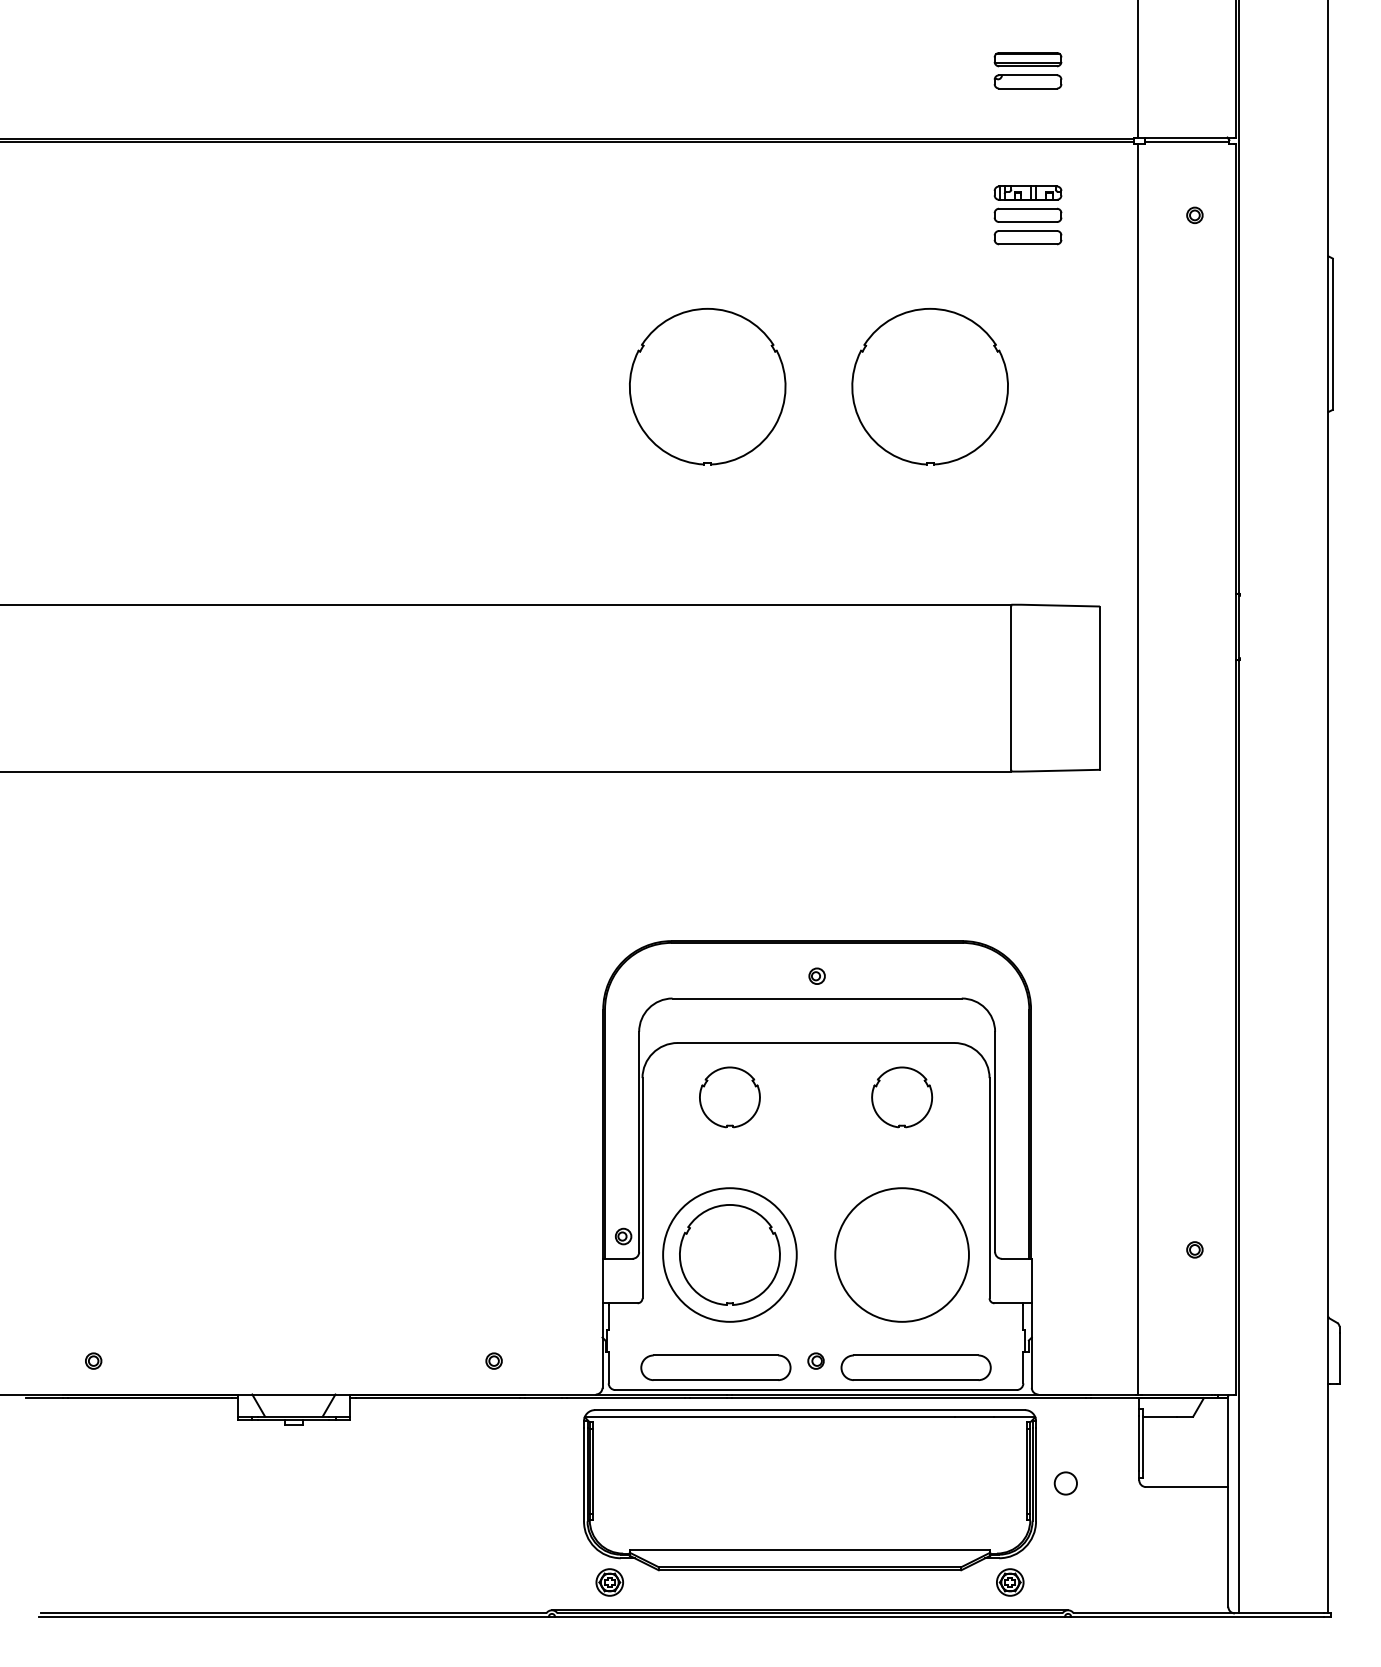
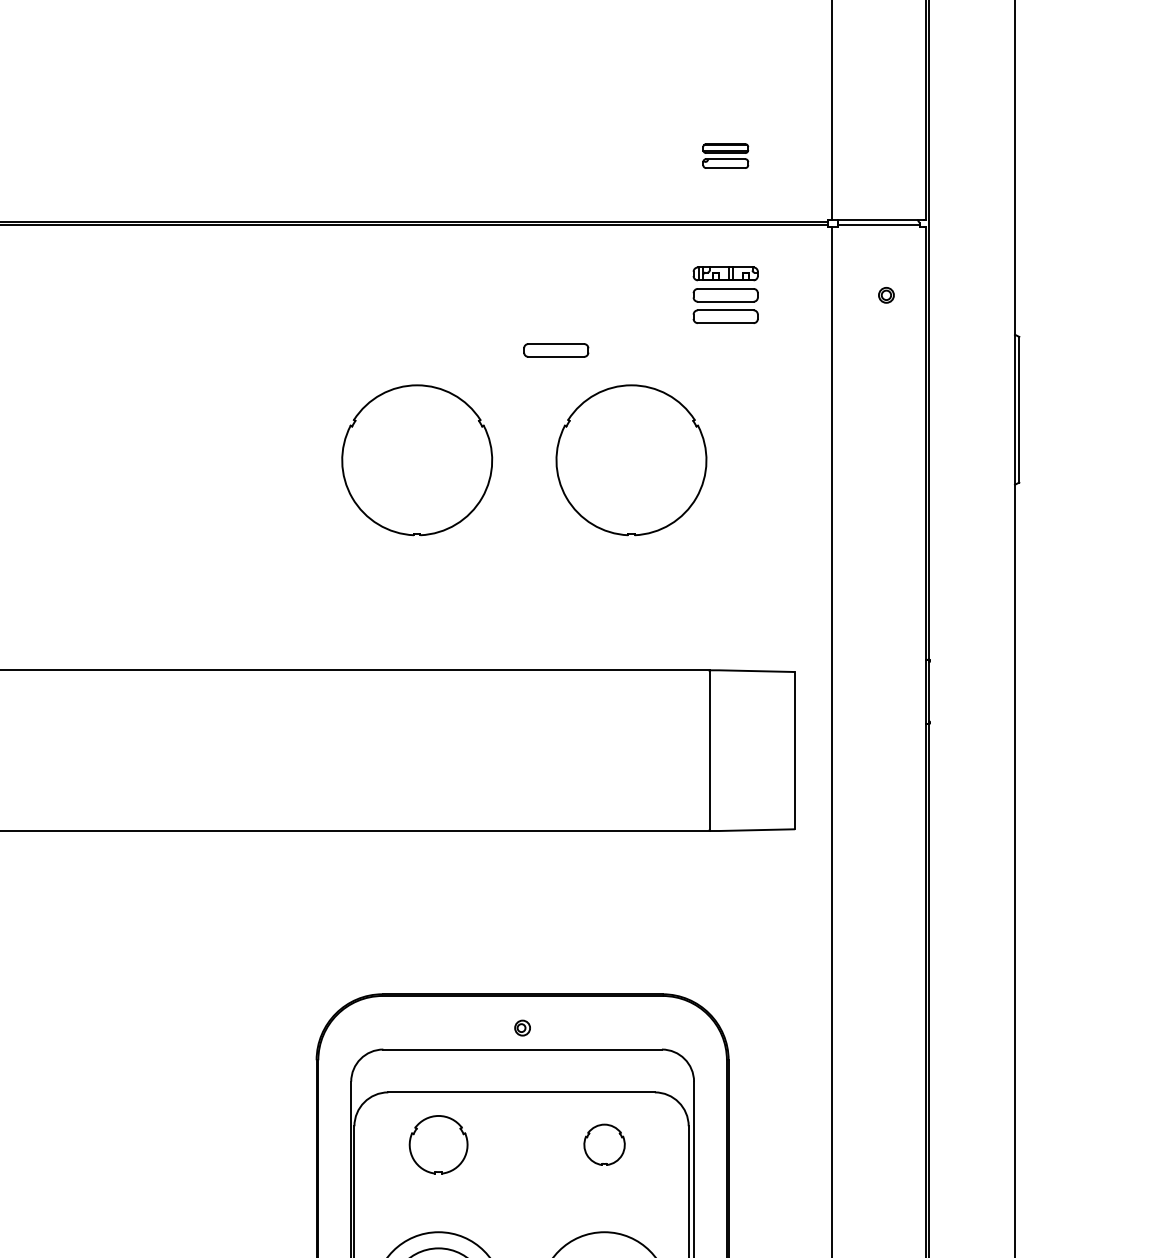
part: (1027, 70) -> (725, 155), size x0.7
part: (851, 272) -> (555, 350), added
part: (902, 1097) -> (604, 1144), size x0.7

